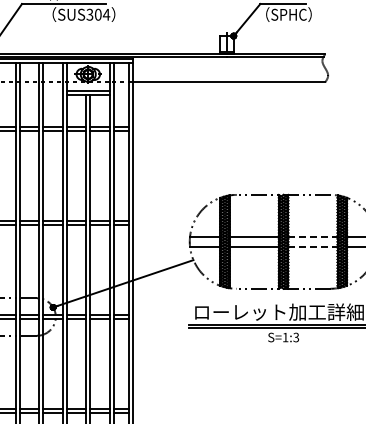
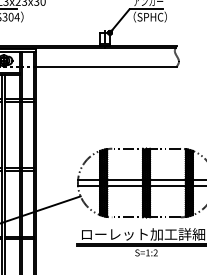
line: (312, 237) -> (167, 179), dashed -> solid
line: (312, 246) -> (167, 186), dashed -> solid
text: (296, 337) -> (155, 252), S=1:3 -> S=1:2

